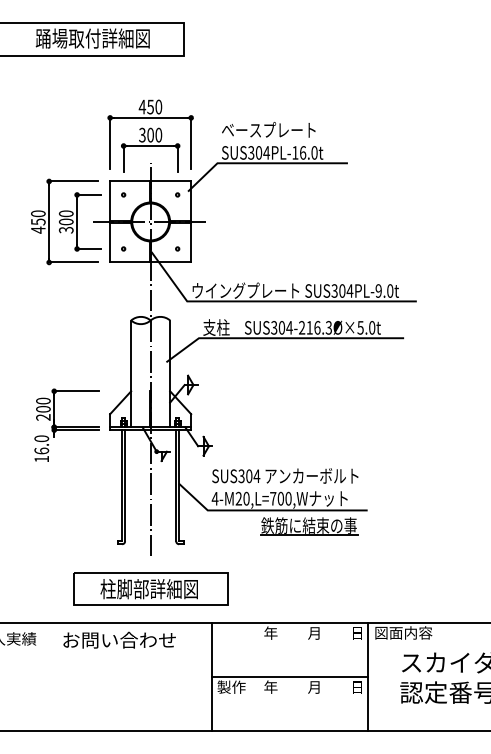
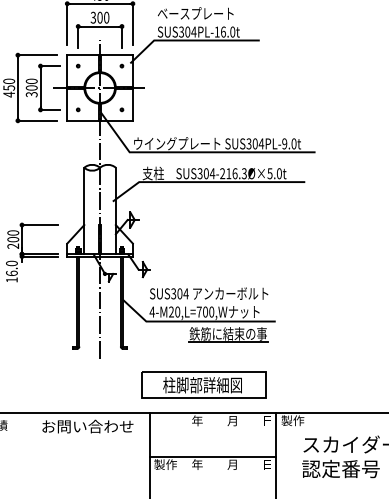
part: (150, 588) -> (203, 384), moved
text: (403, 632) -> (304, 420), 図面内容 -> 製作
text: (119, 639) -> (87, 425), moved

